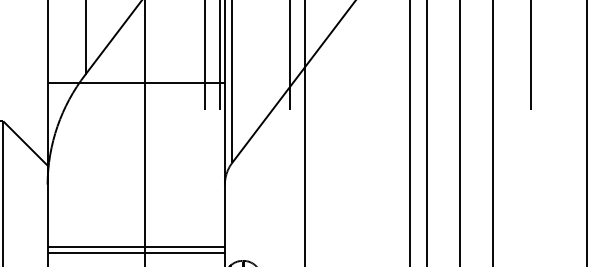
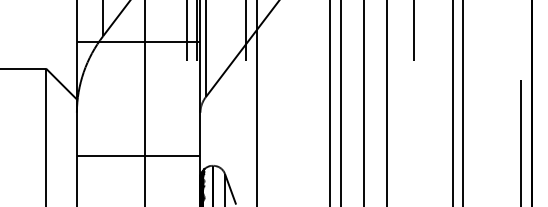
line: (136, 253) -> (138, 160), removed

